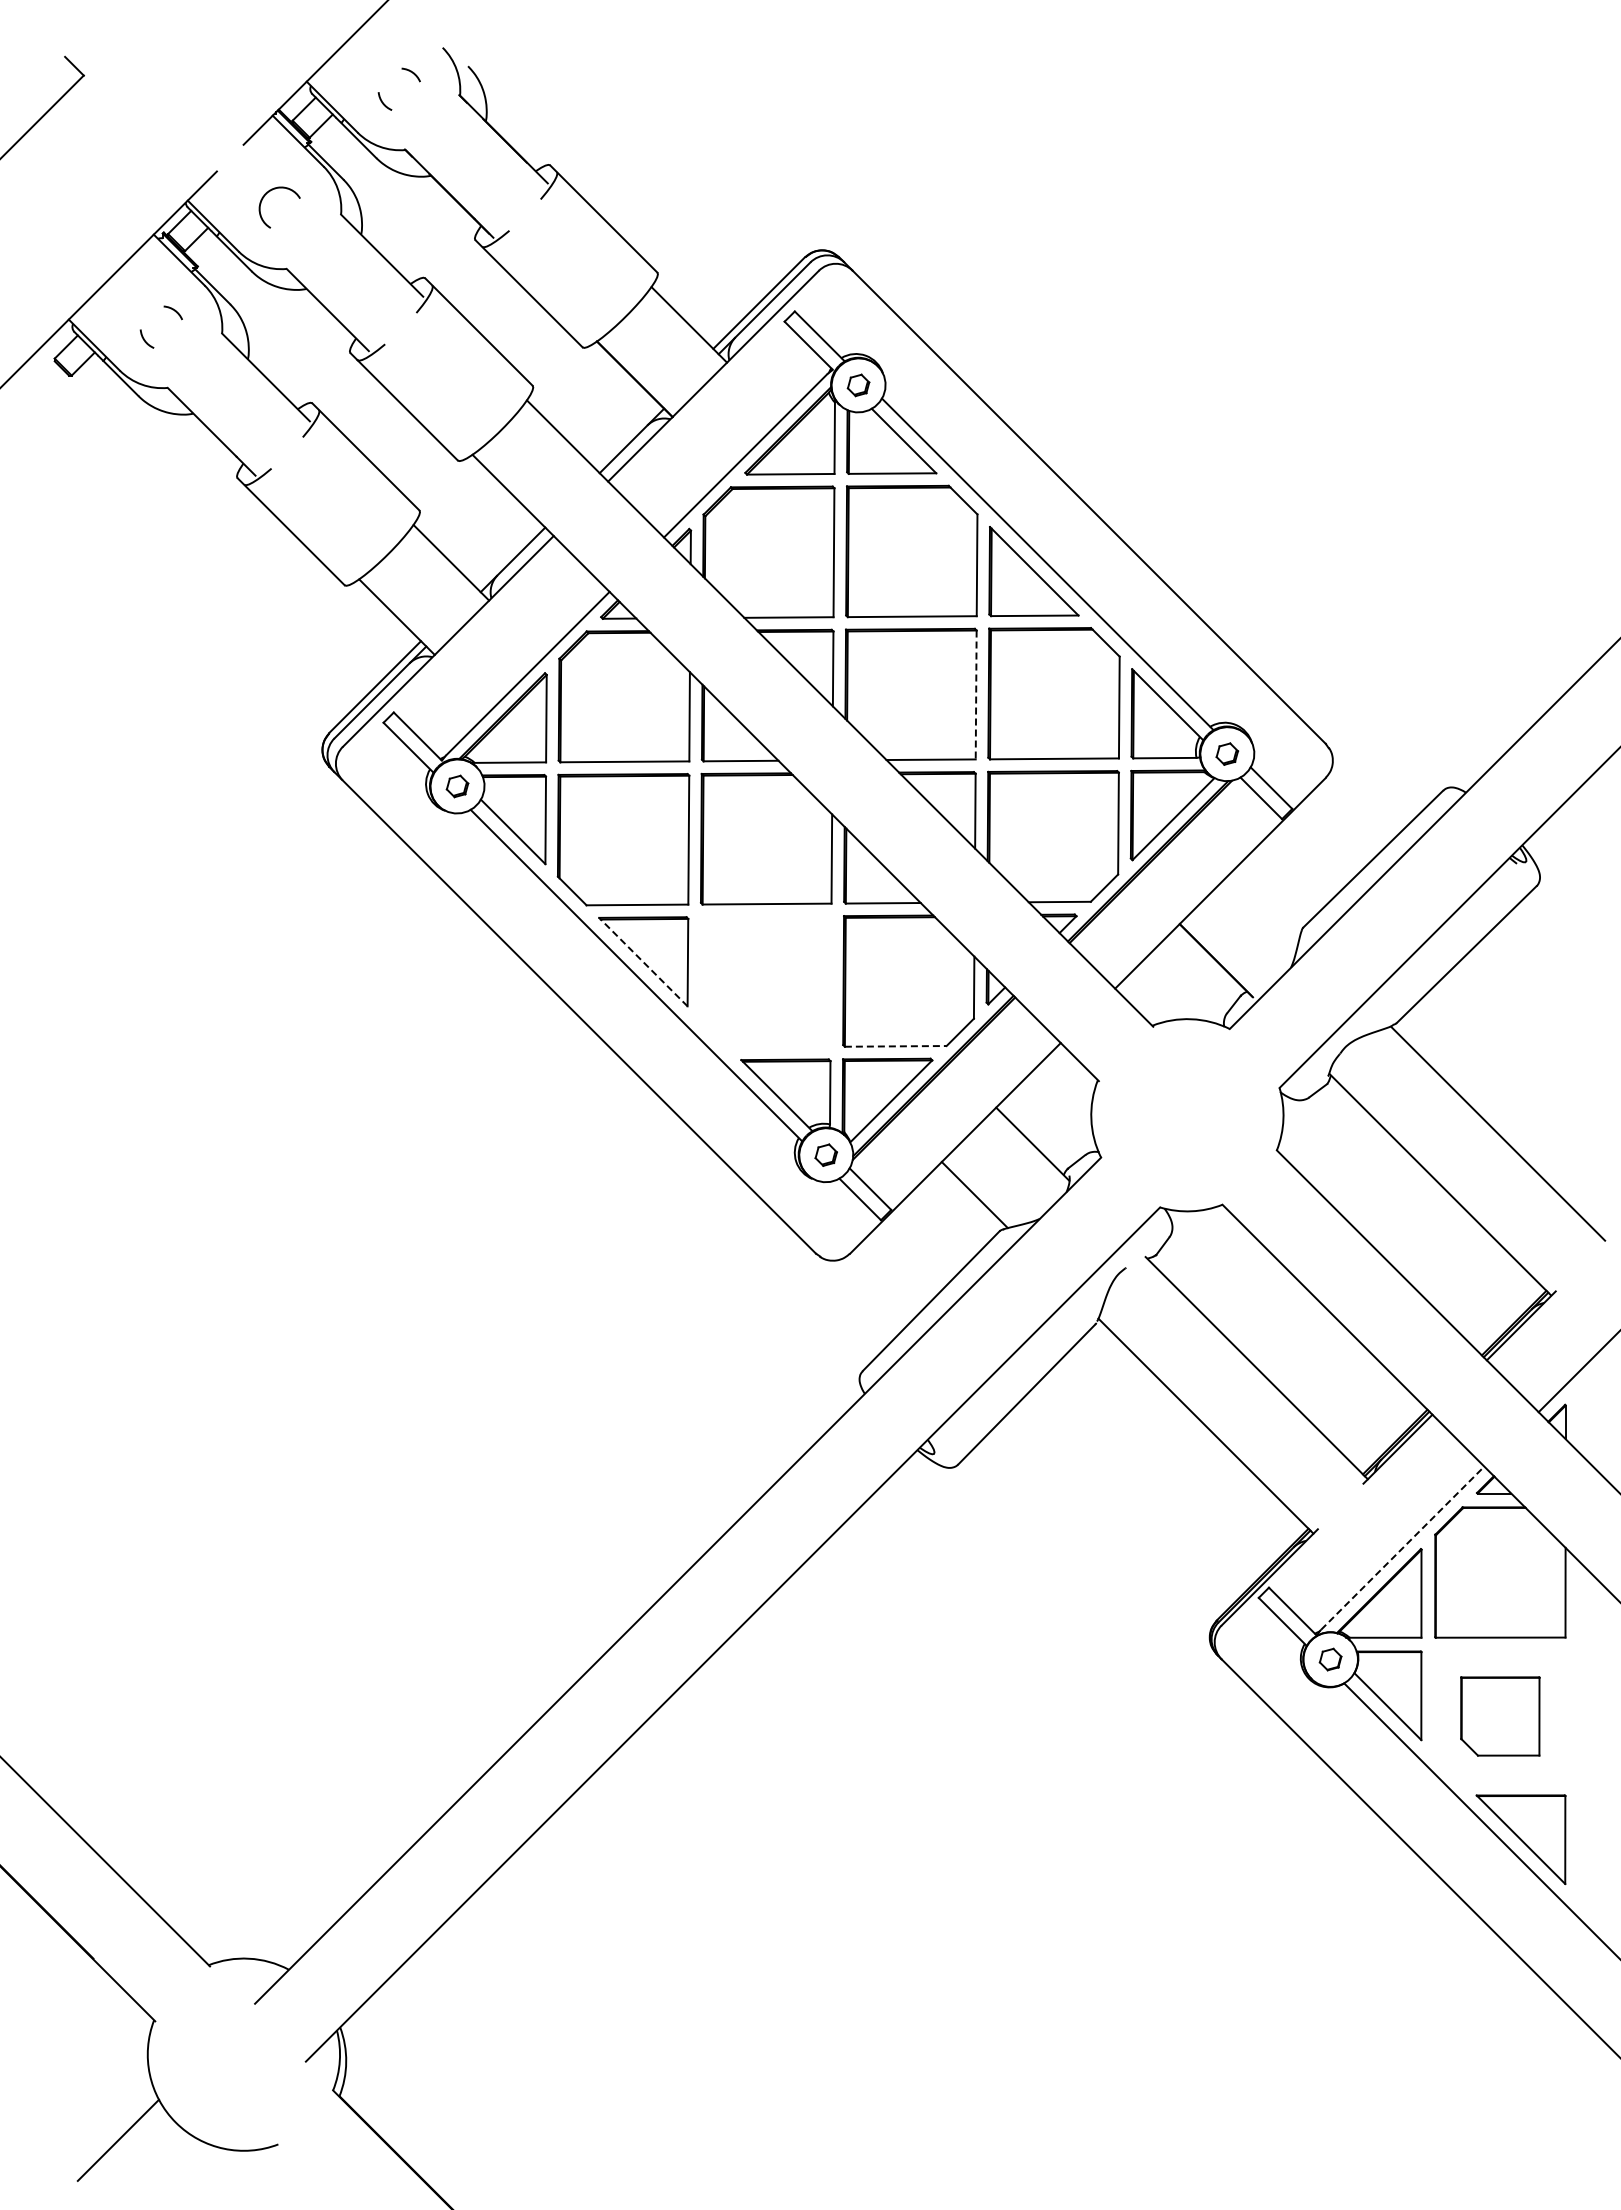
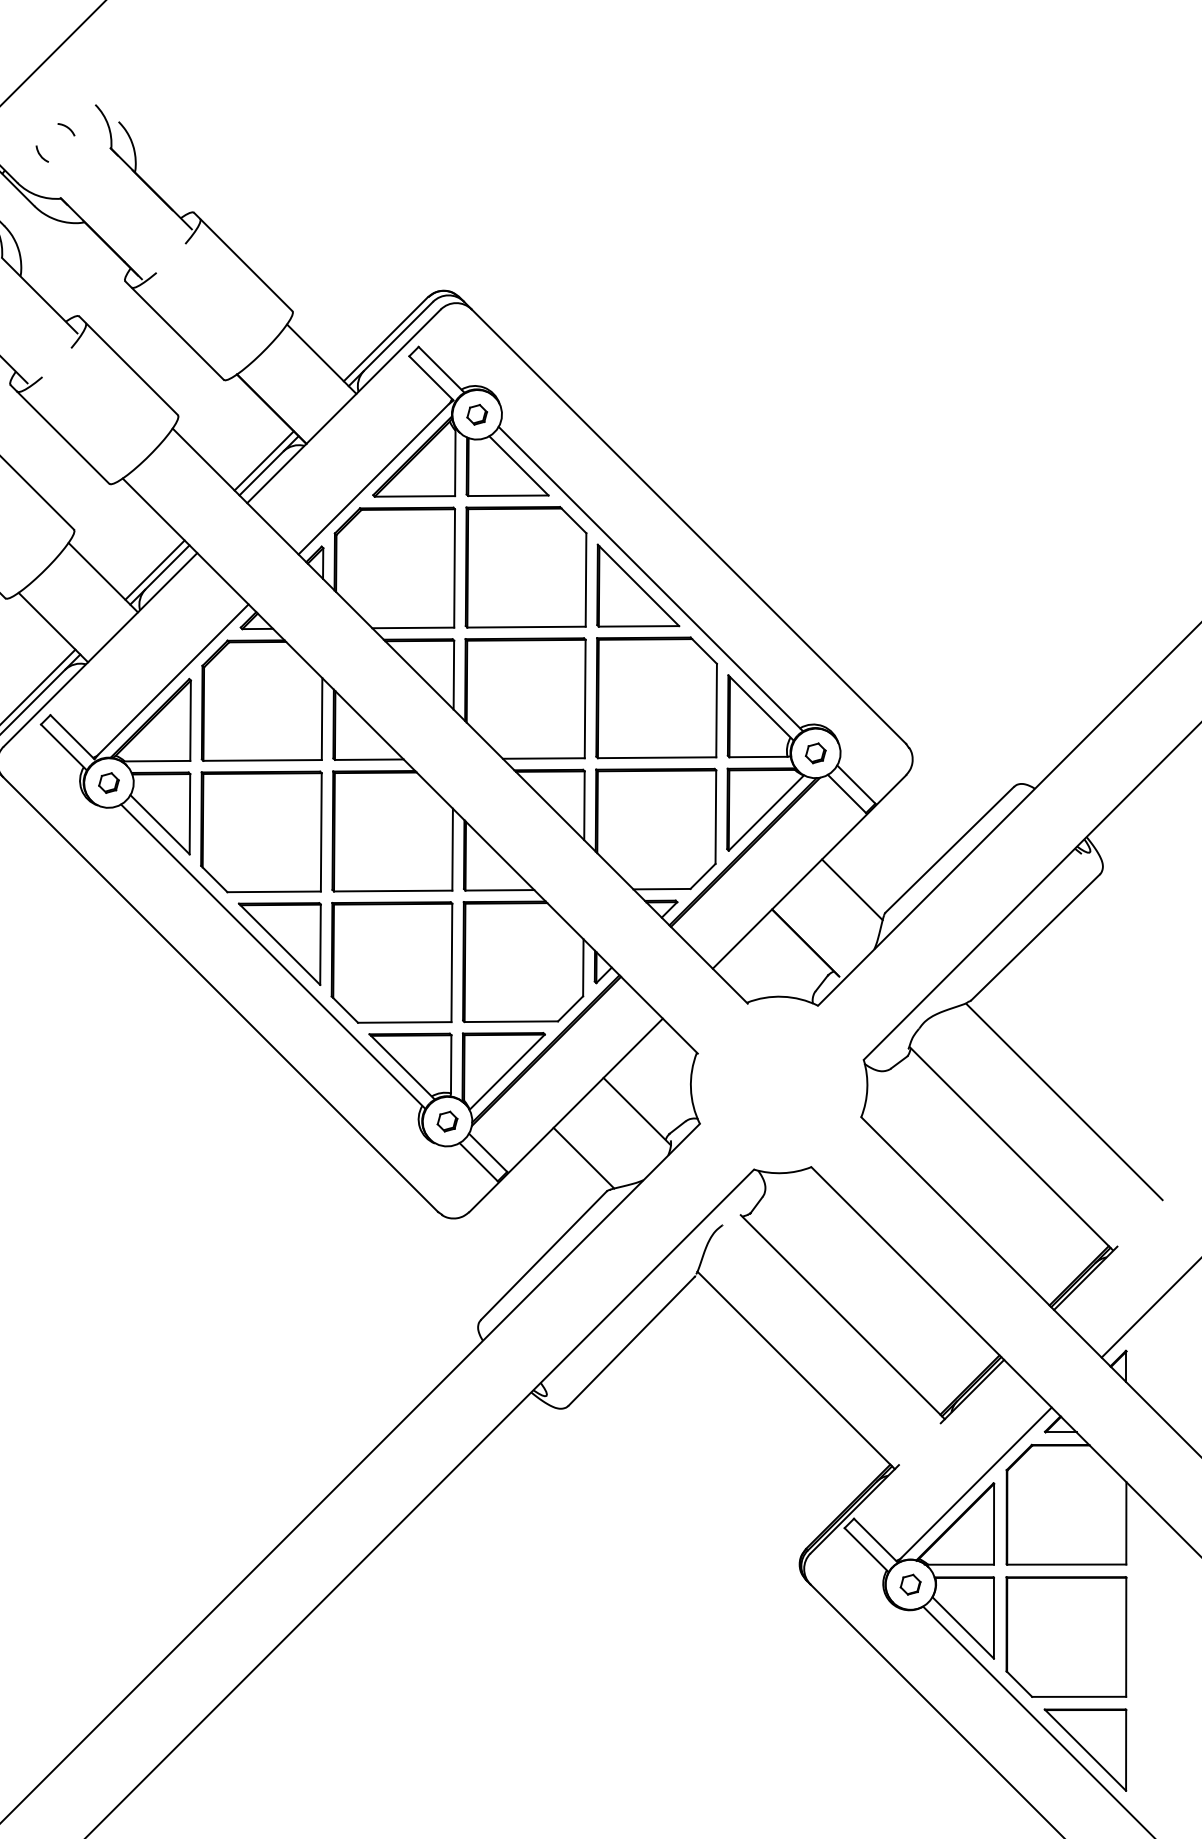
line: (626, 435) -> (264, 460), added
line: (507, 554) -> (154, 570), added
line: (976, 695) -> (585, 699), dashed -> solid
line: (1267, 902) -> (852, 889), added
line: (643, 962) -> (279, 944), dashed -> solid
part: (765, 981) -> (391, 962), added
line: (895, 1046) -> (511, 1021), dashed -> solid
line: (1403, 1547) -> (977, 1481), dashed -> solid
part: (1500, 1716) -> (1066, 1637), size x1.67

